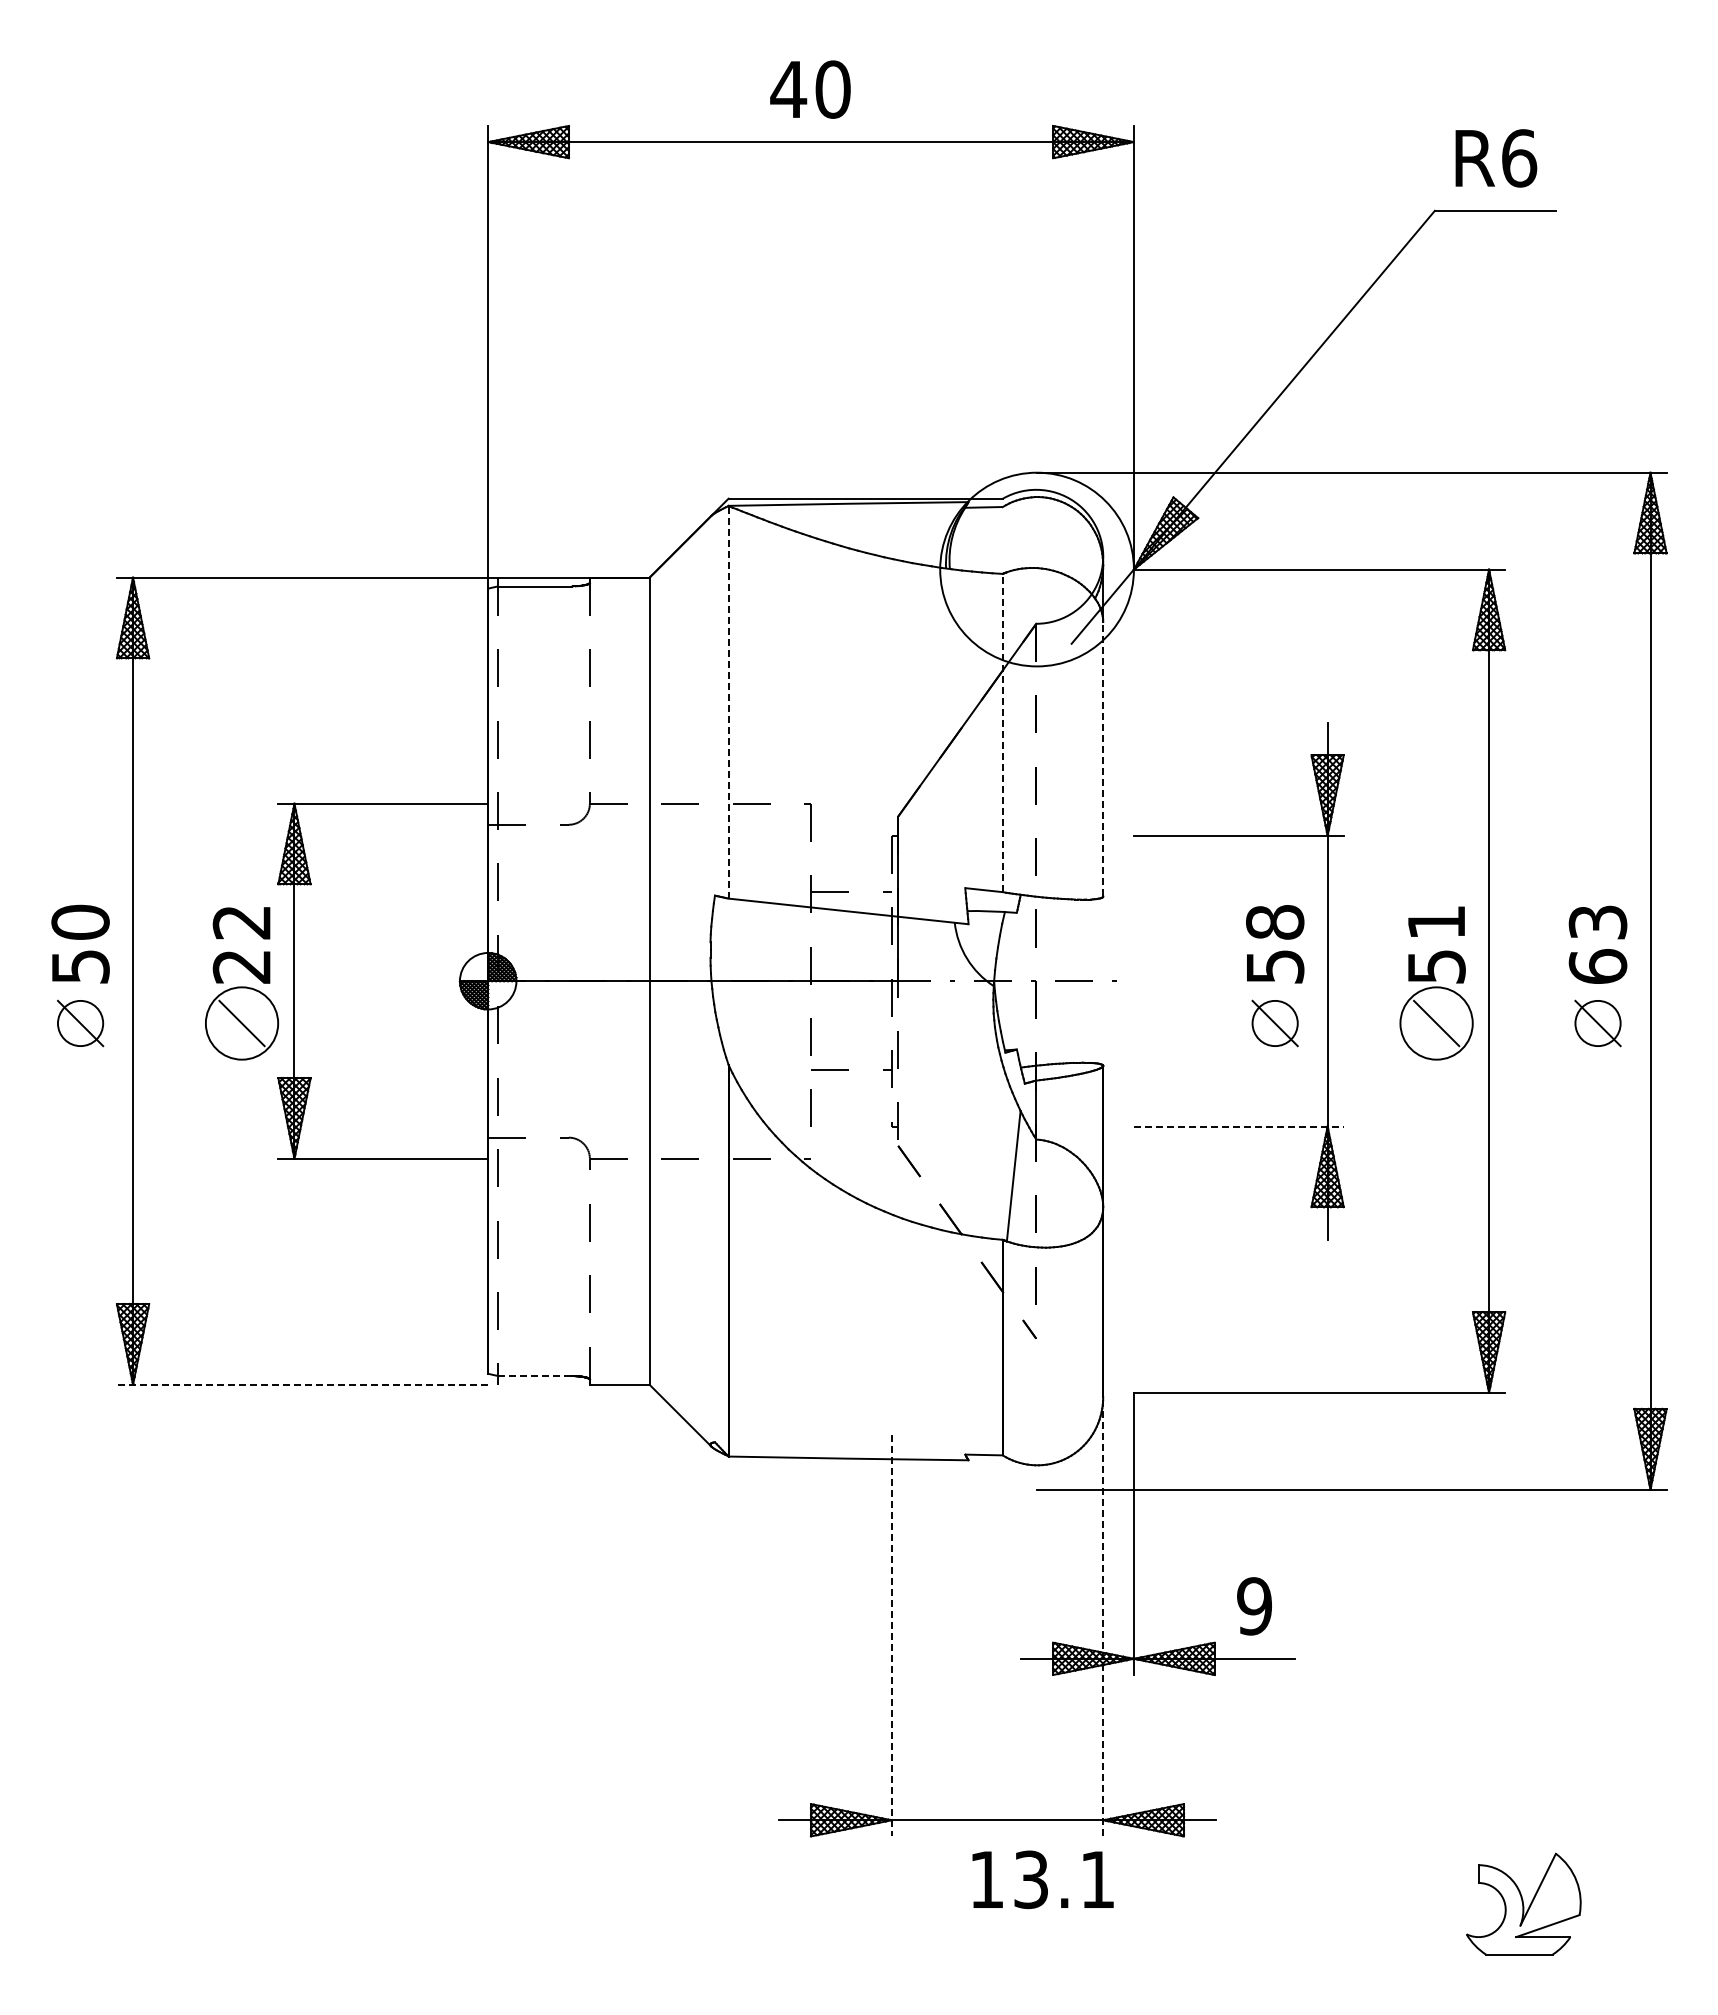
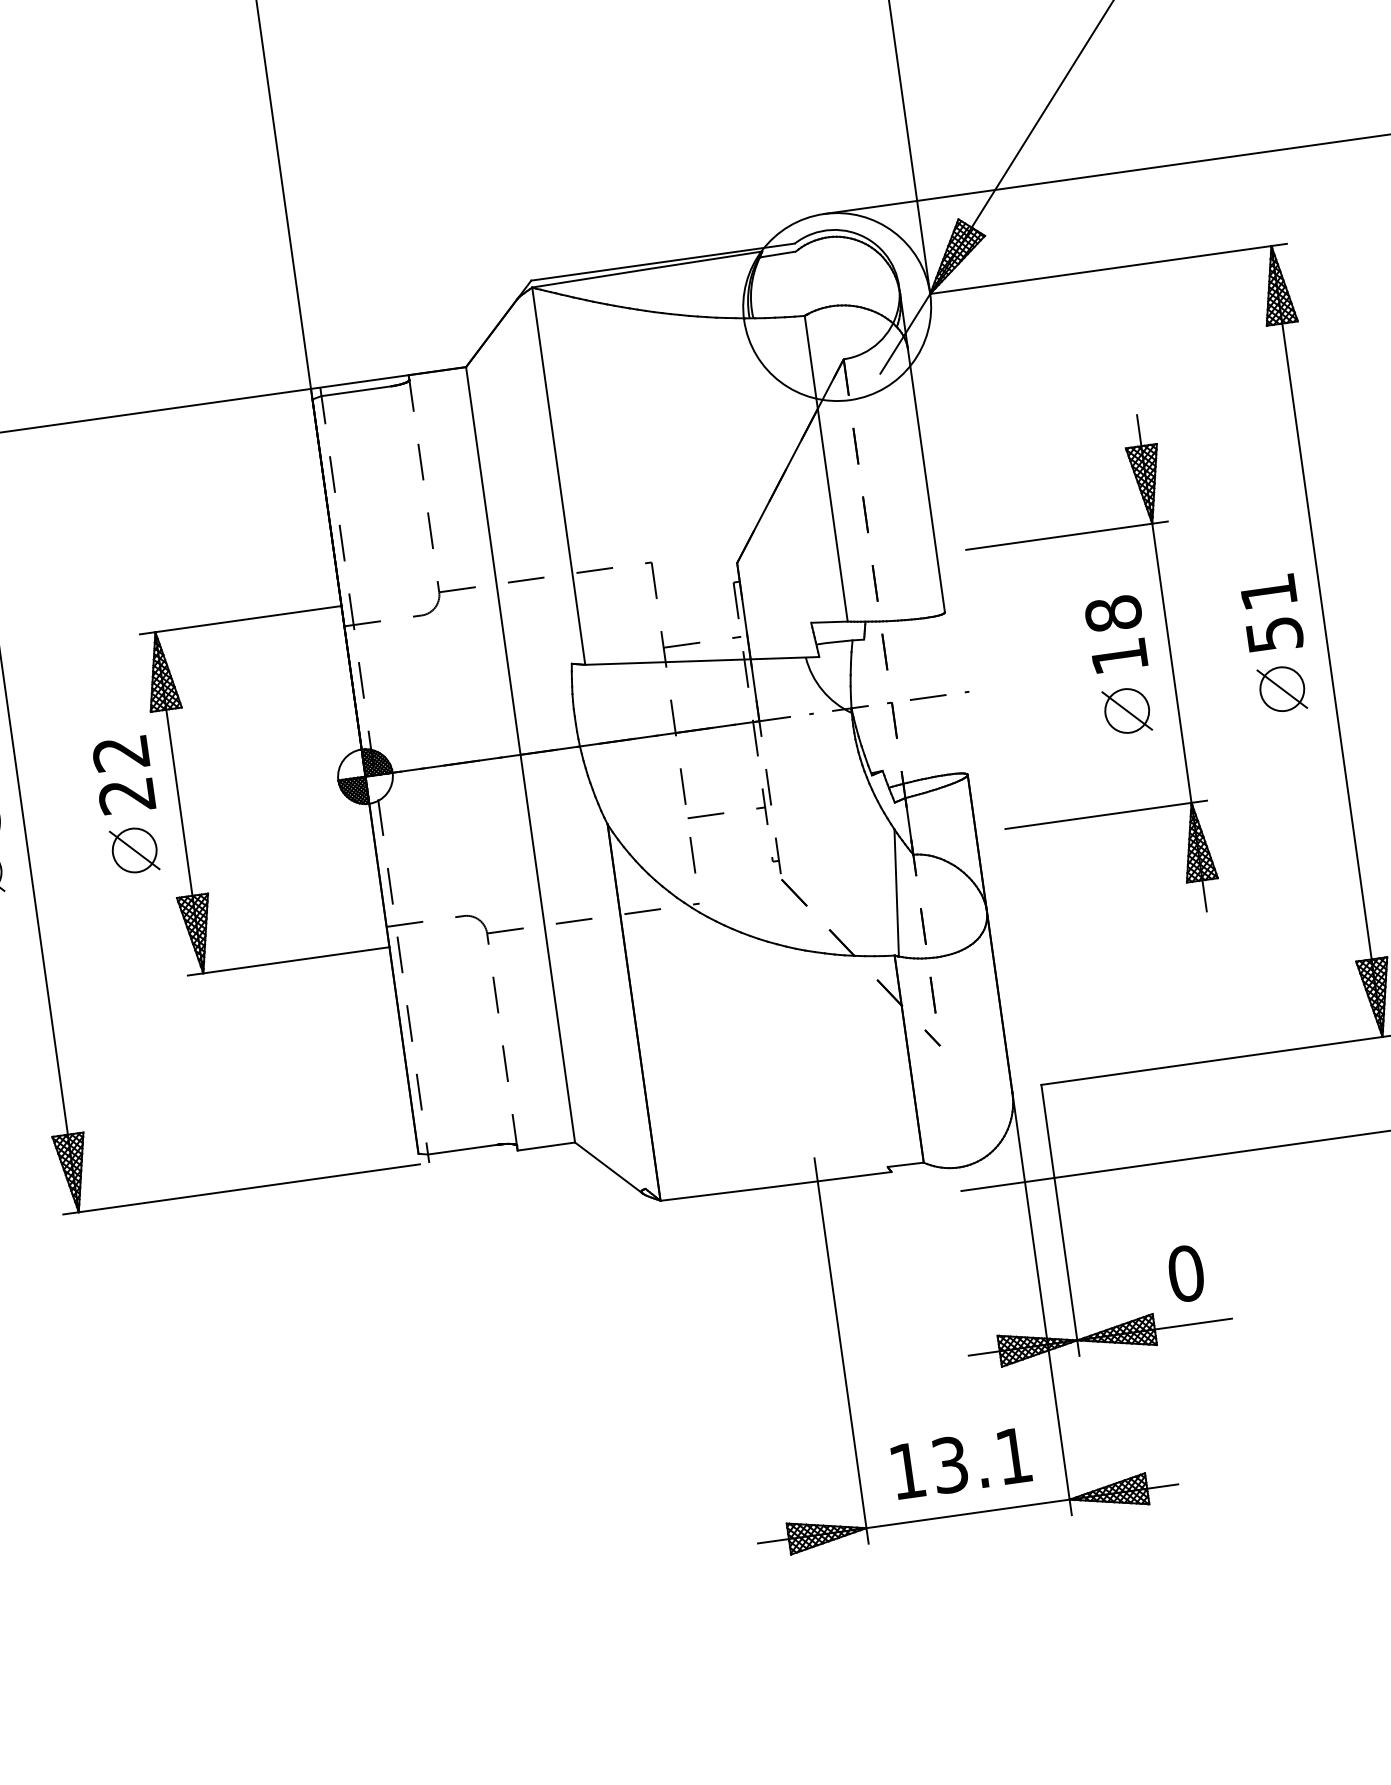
line: (728, 701) -> (558, 475), dashed -> solid
line: (1002, 732) -> (825, 468), dashed -> solid
line: (1103, 758) -> (926, 479), dashed -> solid
text: (1275, 966) -> (1119, 656), 58 -> 18
circle: (241, 1023) -> (134, 850), size x0.62
circle: (1436, 1023) -> (1282, 689), size x0.62
line: (1238, 1126) -> (1105, 814), dashed -> solid
line: (534, 1375) -> (463, 1149), dashed -> solid
line: (302, 1384) -> (241, 1189), dashed -> solid
text: (1254, 1606) -> (1186, 1273), 9 -> 0
line: (1103, 1614) -> (1042, 1301), dashed -> solid
line: (891, 1635) -> (841, 1350), dashed -> solid
text: (1042, 1879) -> (960, 1463), moved

